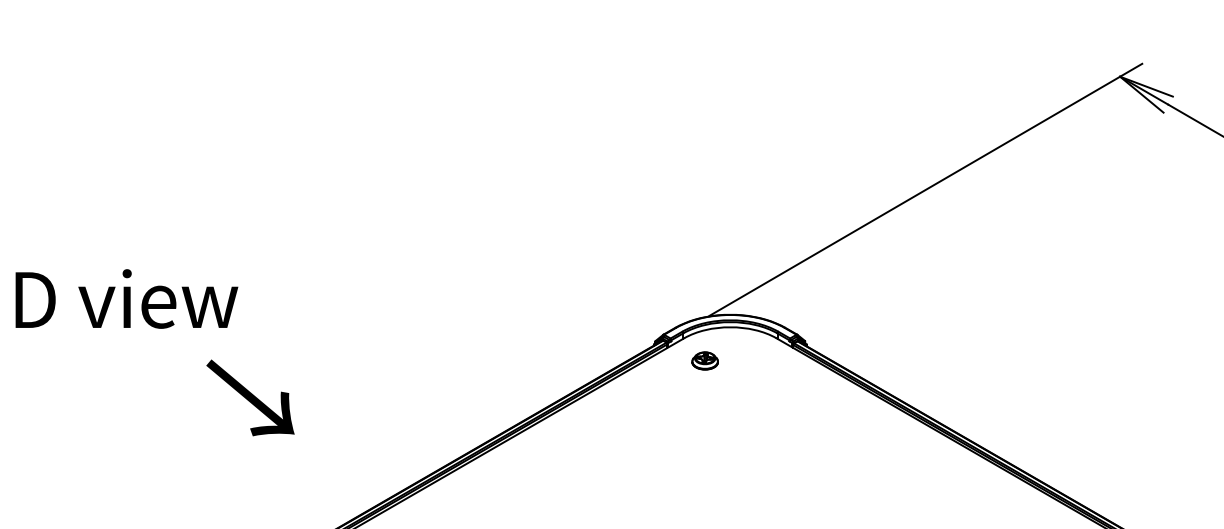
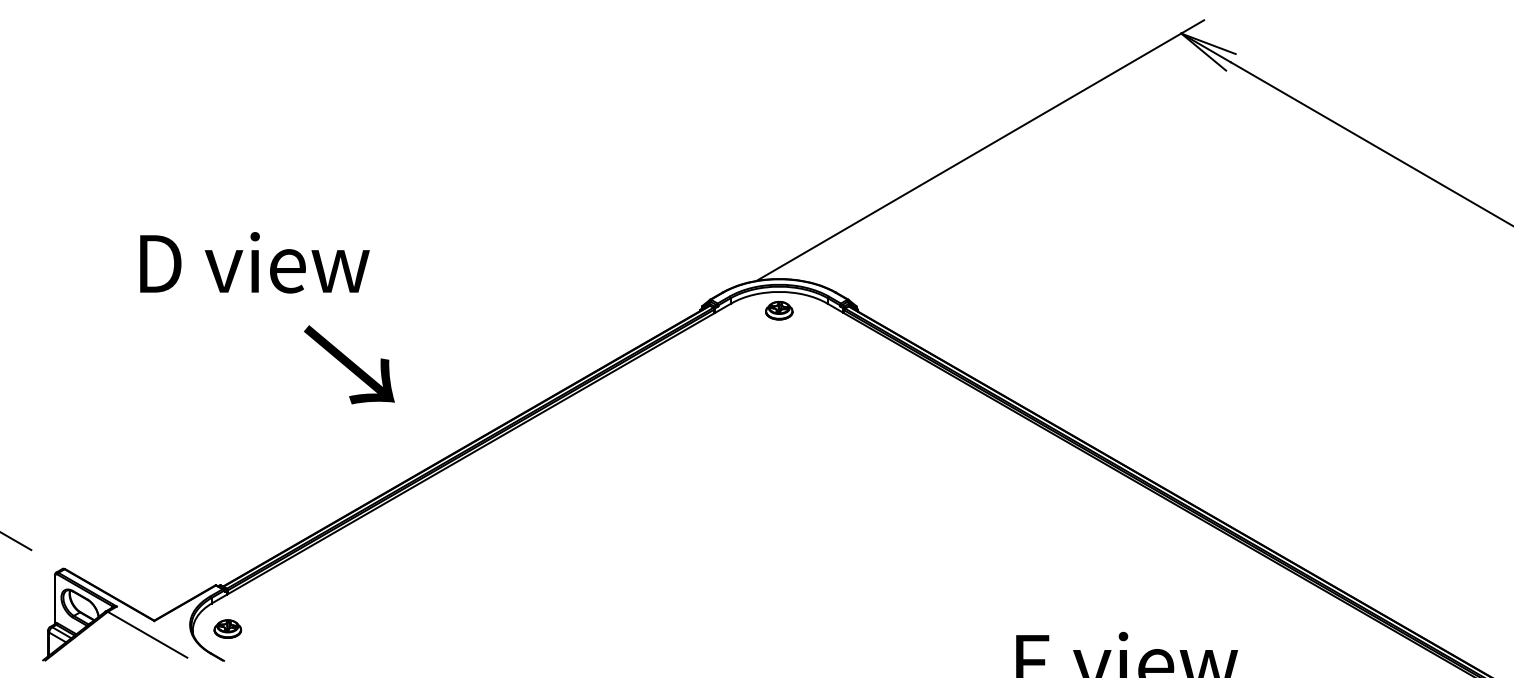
text: (126, 298) -> (254, 262), moved
part: (705, 360) -> (779, 310), moved
text: (250, 397) -> (349, 364), moved

